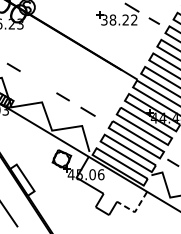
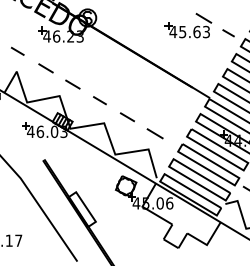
text: (119, 19) -> (189, 31), 38.22 -> 45.63
line: (37, 81) -> (99, 100), added
line: (135, 211) -> (207, 244), dashed -> solid

